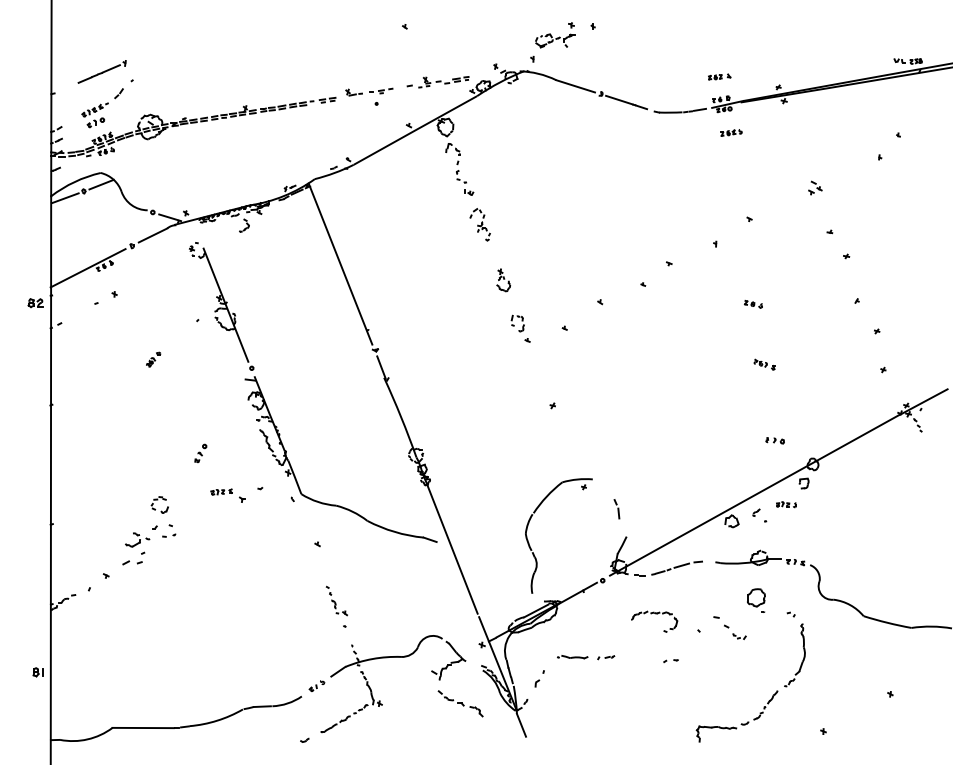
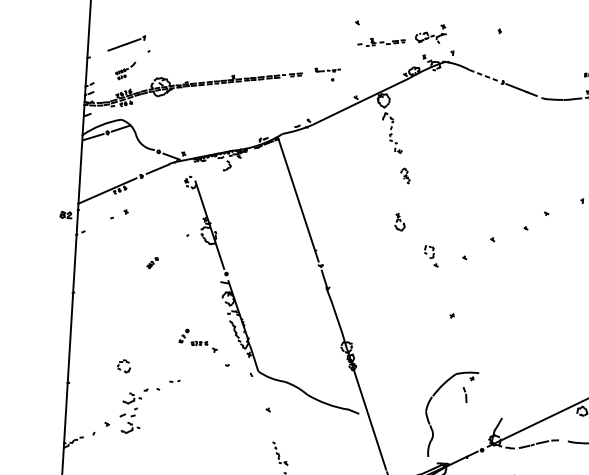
part: (555, 35) -> (430, 33), moved
part: (437, 82) -> (381, 43), moved
line: (576, 86) -> (484, 75), solid -> dashed
part: (369, 91) -> (327, 70), size x0.7
part: (102, 108) -> (125, 71), size x0.6
part: (479, 224) -> (404, 175), size x0.6
part: (503, 280) -> (399, 222), moved
part: (227, 495) -> (203, 346), moved
part: (159, 504) -> (123, 365), moved
part: (616, 509) -> (464, 395), moved
part: (169, 535) -> (175, 381), moved
part: (137, 578) -> (130, 427), added

